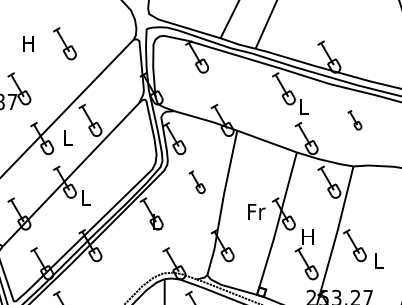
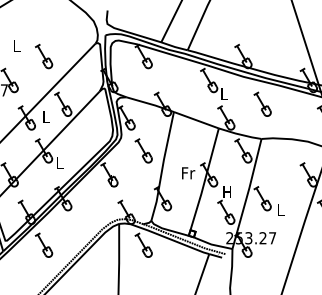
text: (28, 42) -> (16, 45), H -> L
part: (65, 43) -> (44, 56), moved
part: (354, 119) -> (262, 103), size x1.67
part: (196, 181) -> (143, 150), size x1.43

